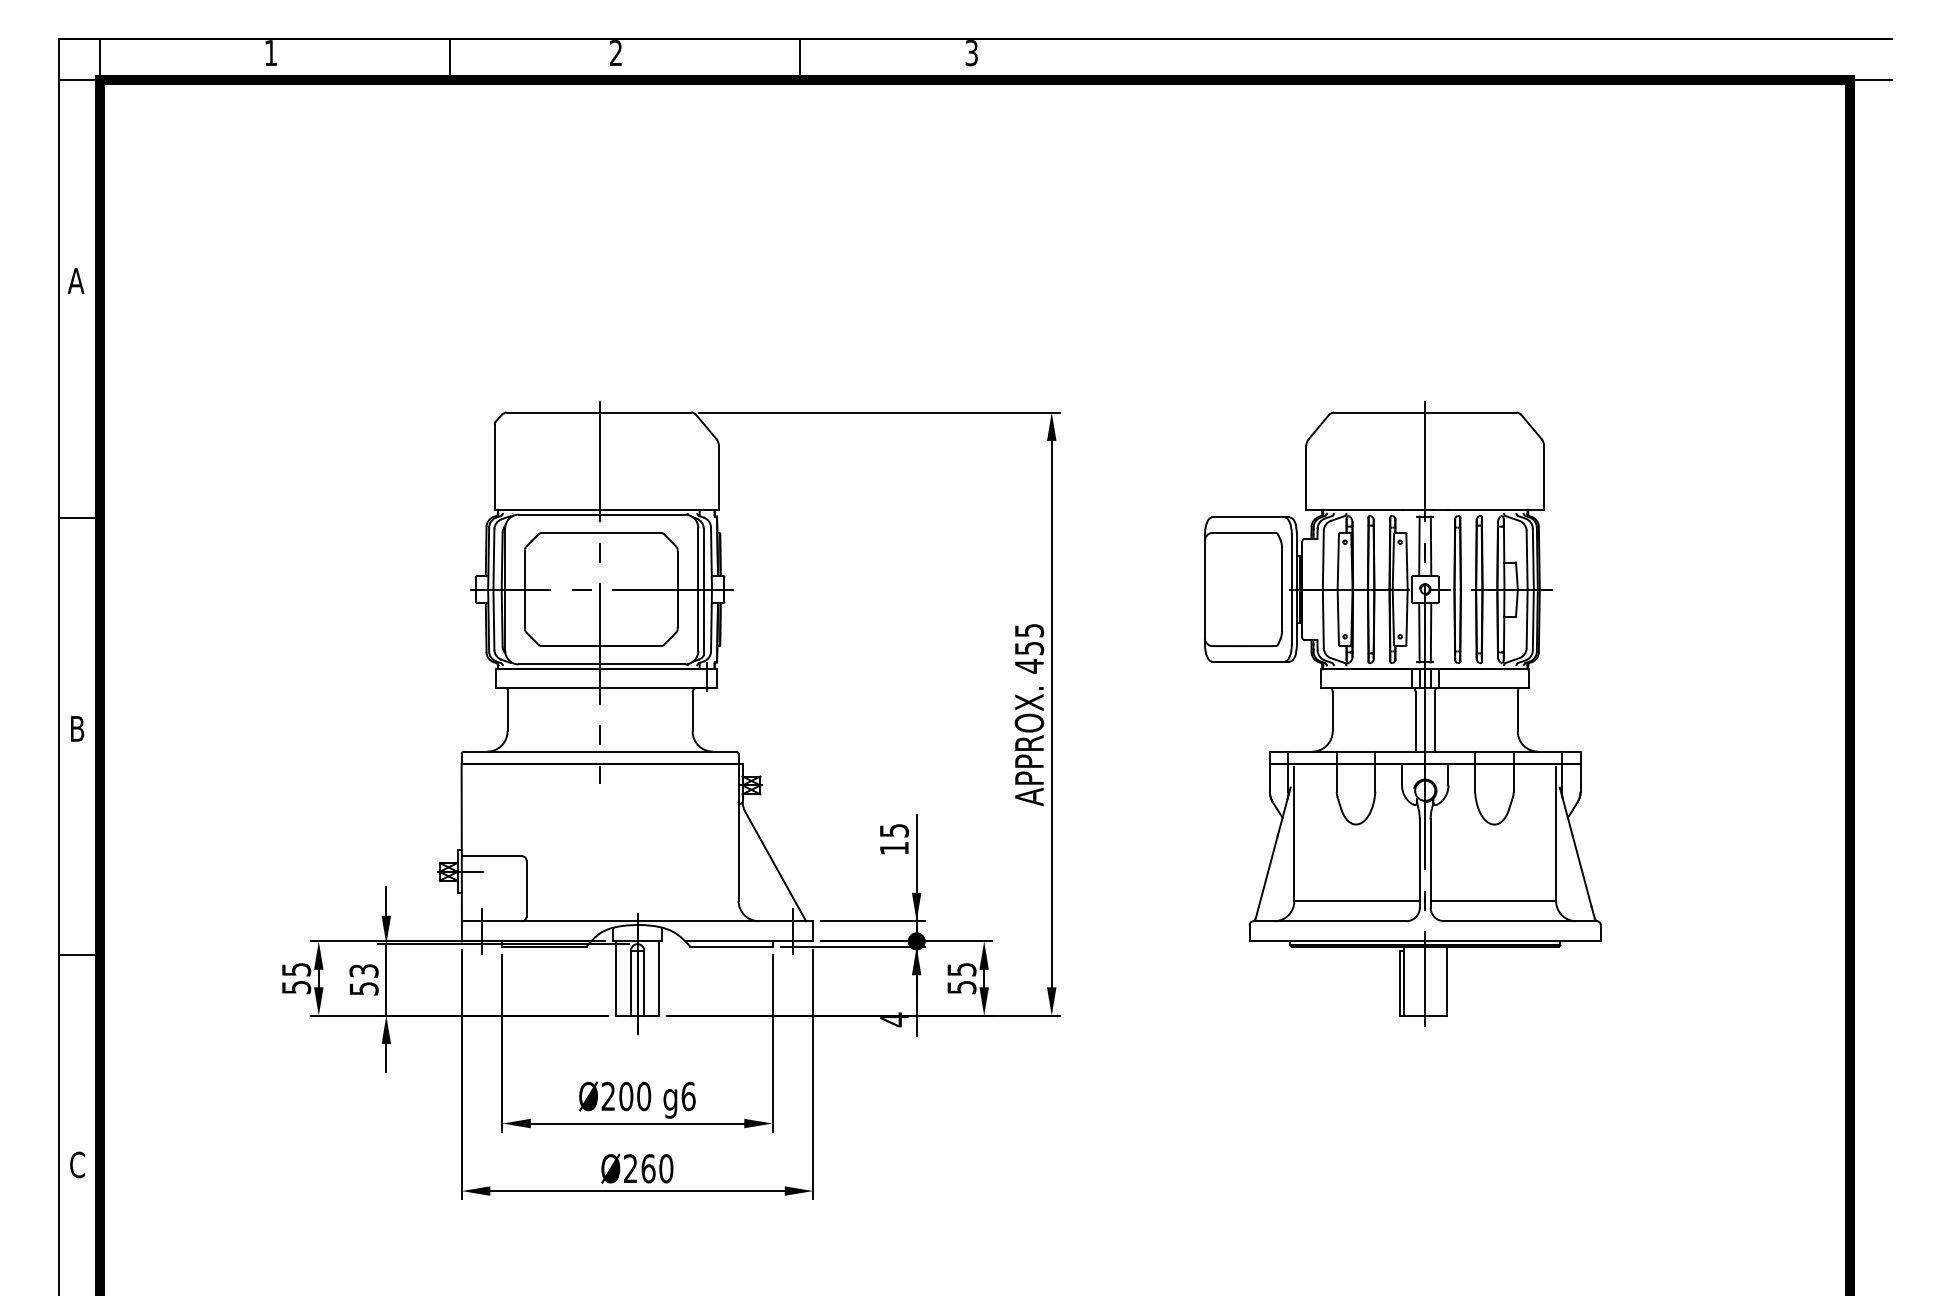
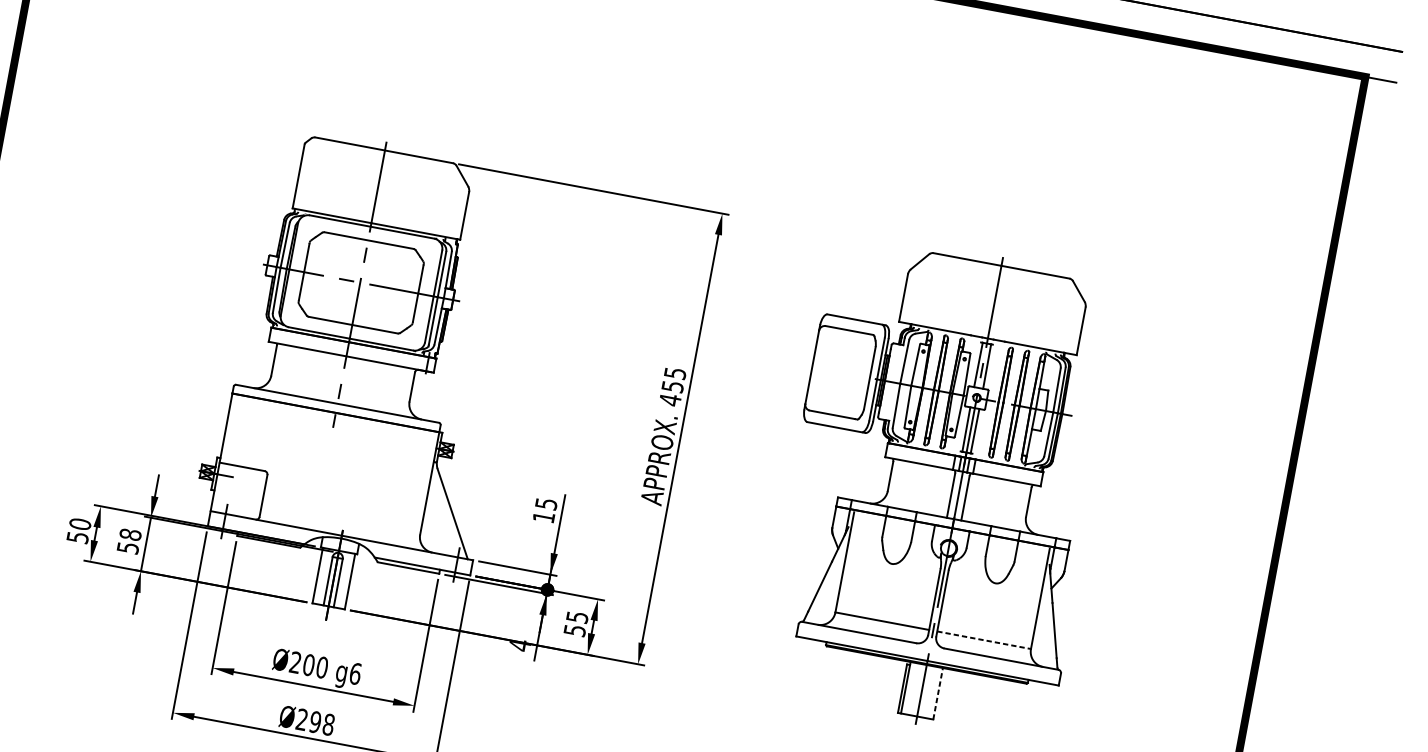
line: (1493, 900) -> (984, 639), solid -> dashed
text: (296, 969) -> (80, 524), 55 -> 50
text: (363, 970) -> (130, 534), 53 -> 58
line: (1446, 980) -> (937, 693), solid -> dashed
text: (657, 1168) -> (322, 723), Ø260 -> Ø298

